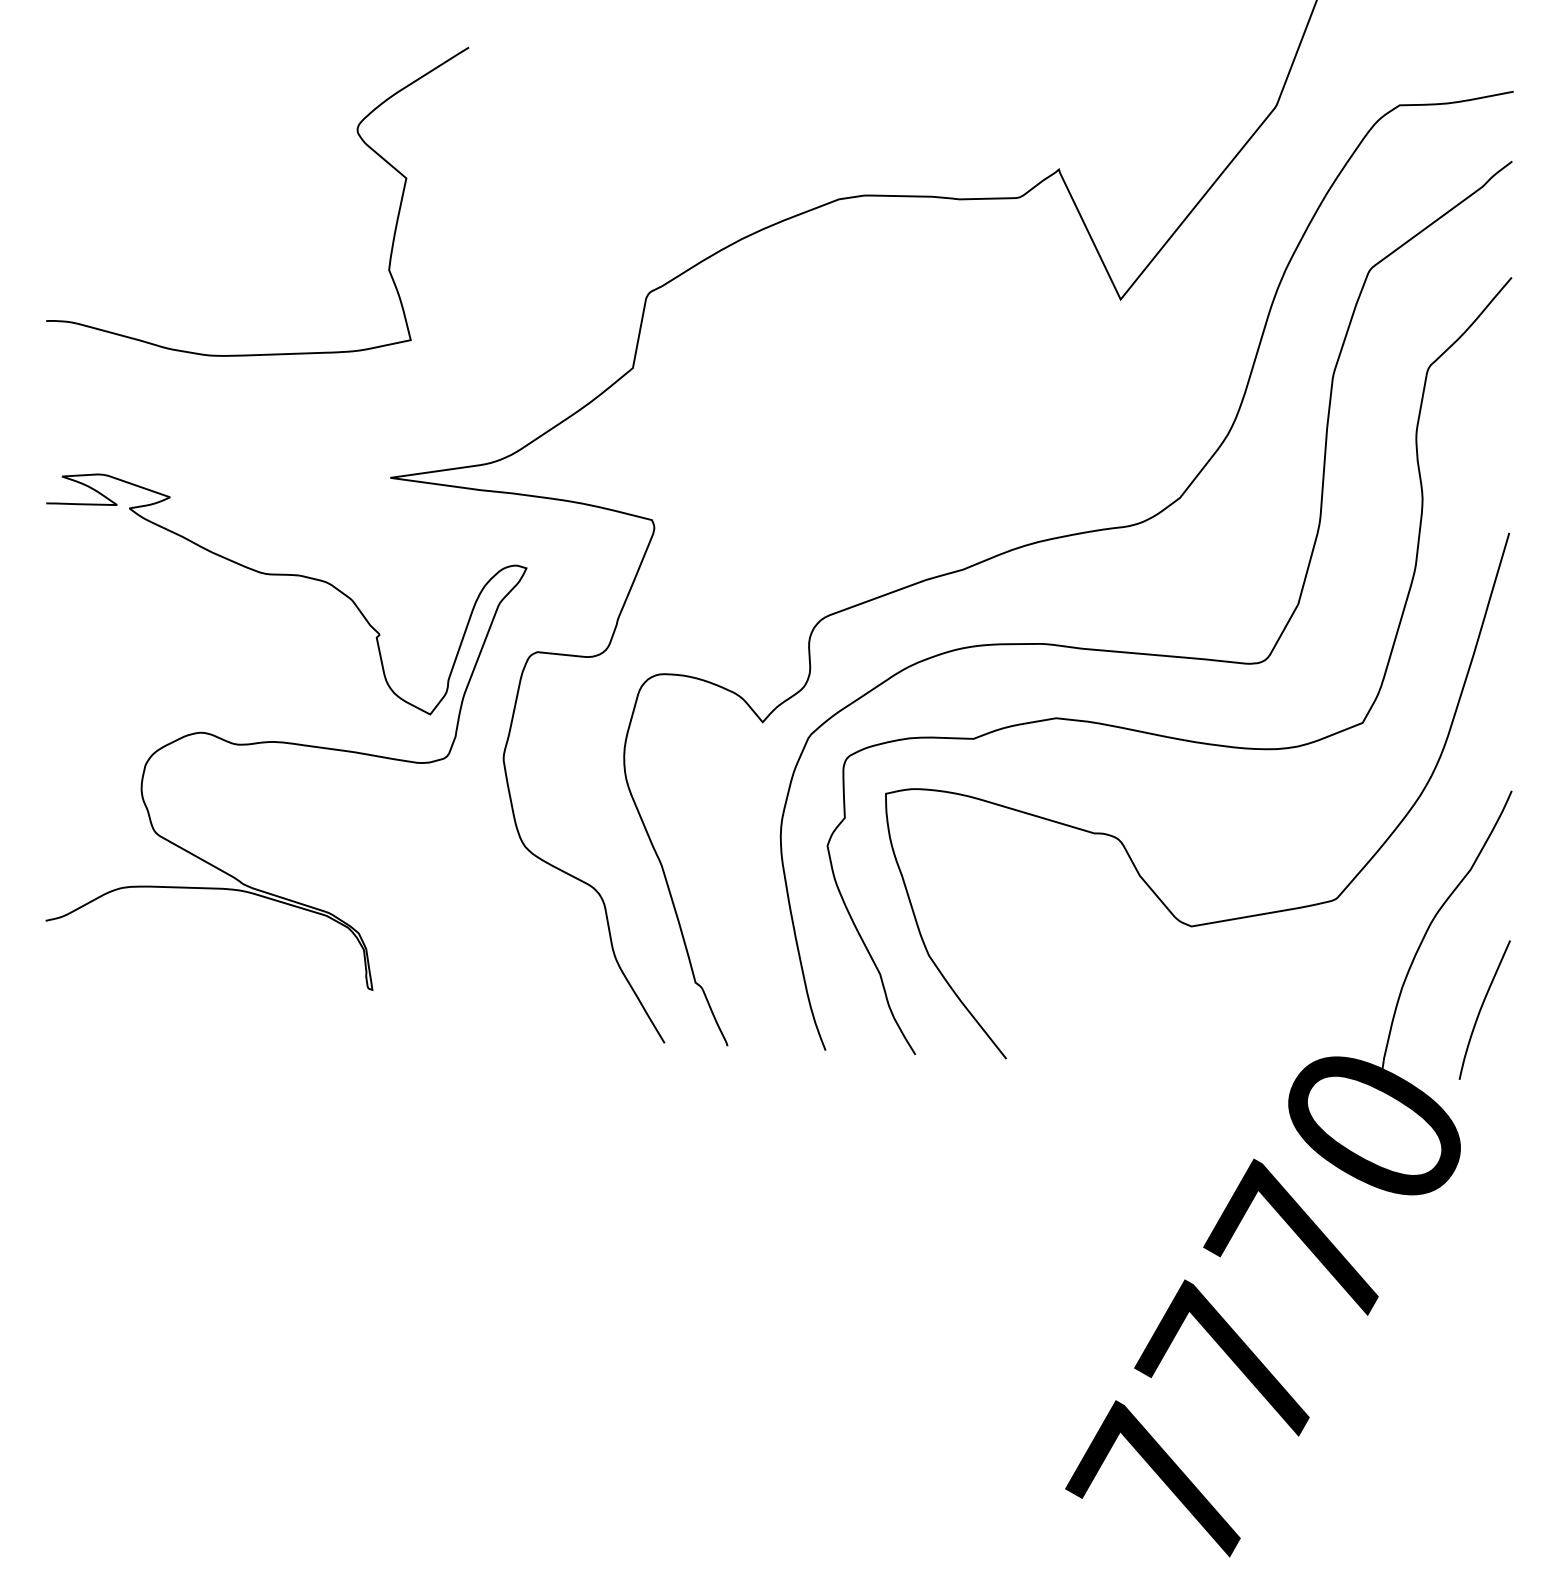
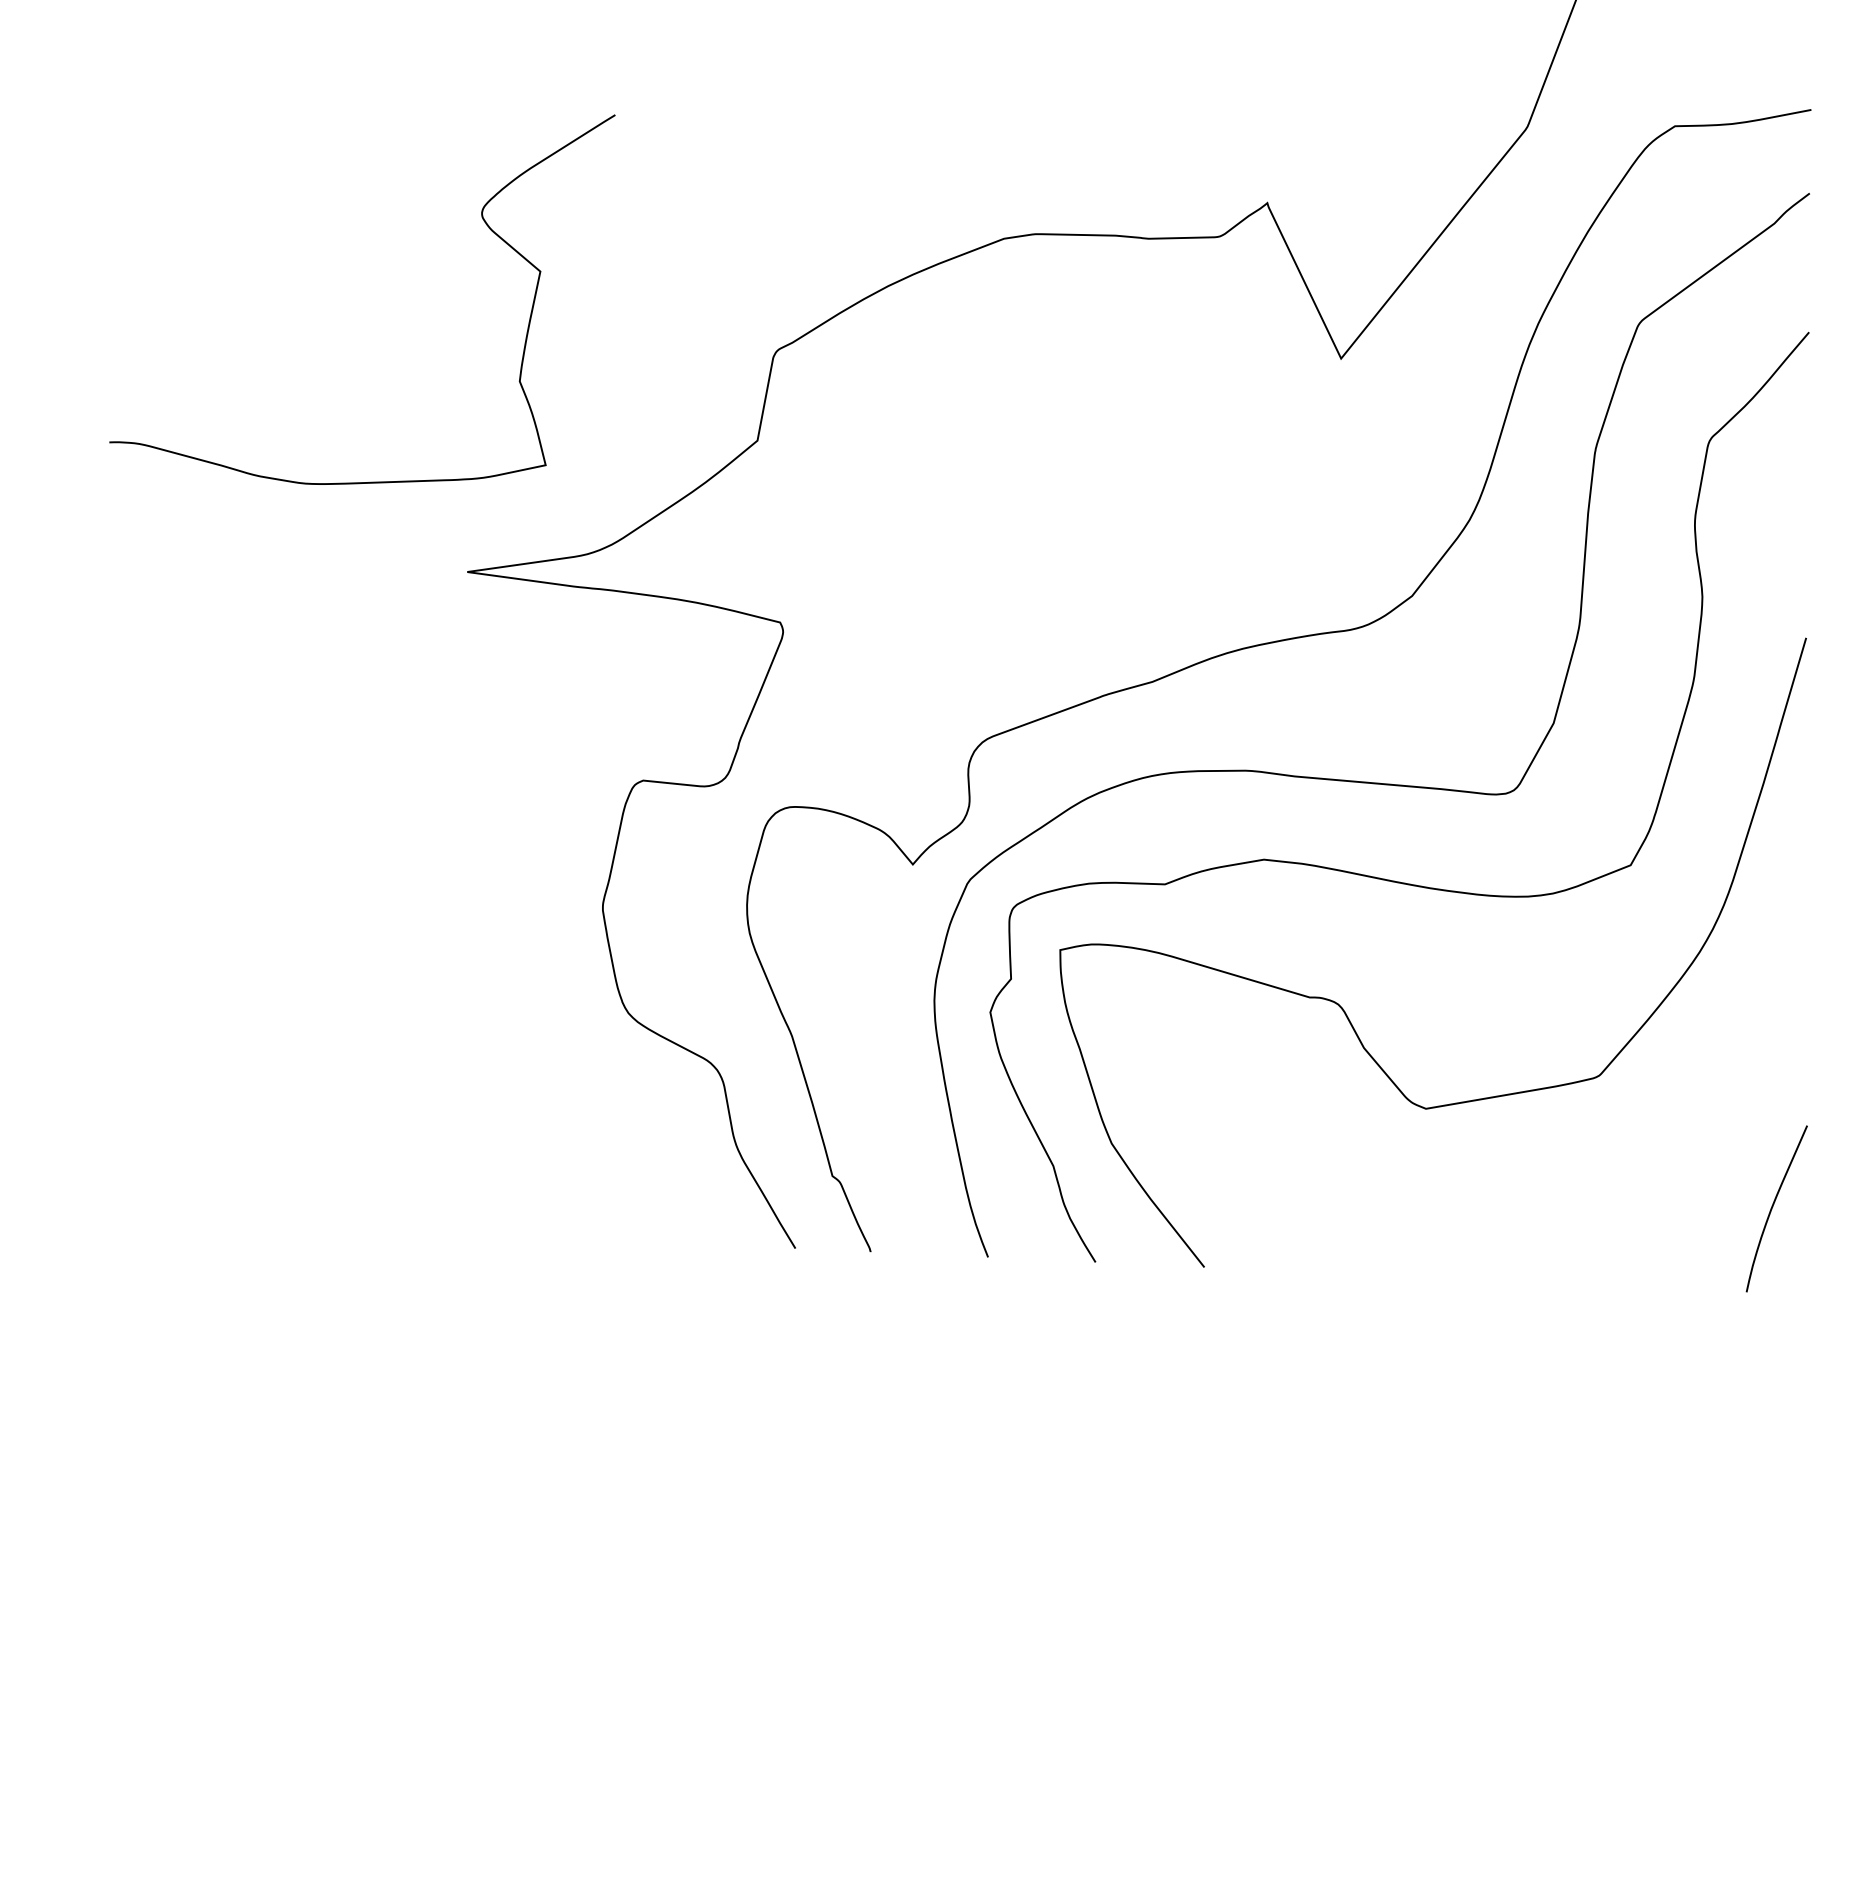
curve: (360, 138) -> (485, 224), moved
curve: (283, 741) -> (339, 887), removed
part: (1278, 1181) -> (1530, 1414), removed

